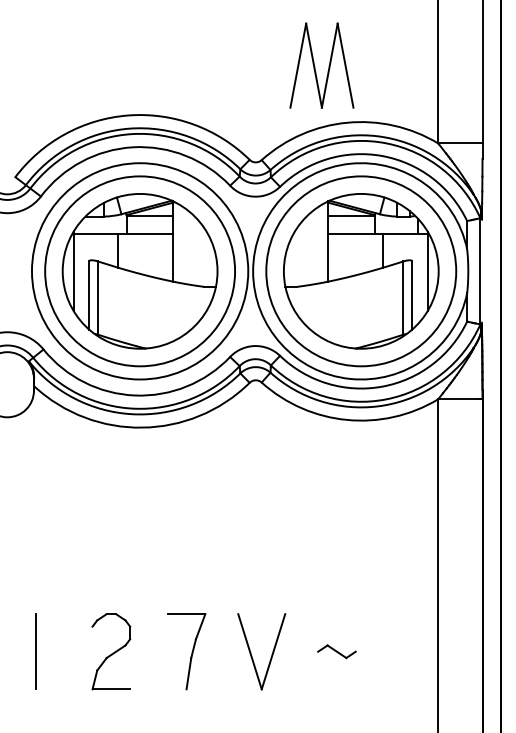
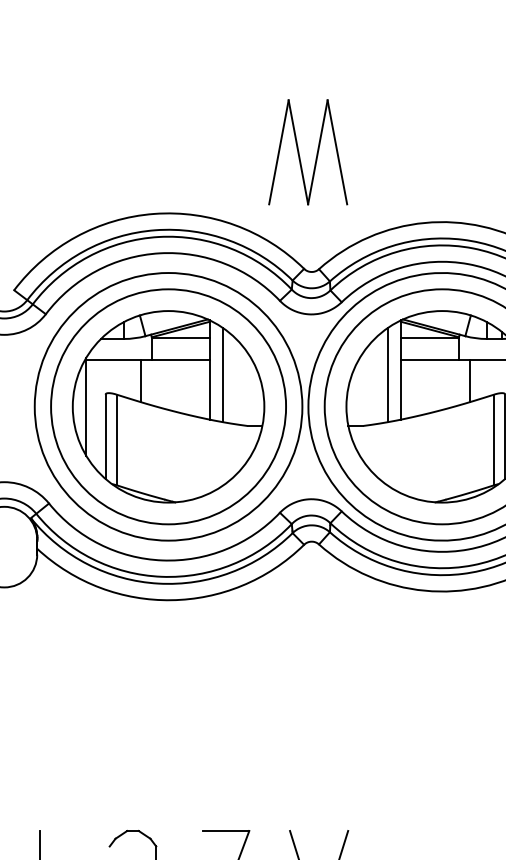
part: (315, 66) -> (300, 153), moved
line: (184, 245) -> (223, 374), added
line: (317, 245) -> (388, 374), added

